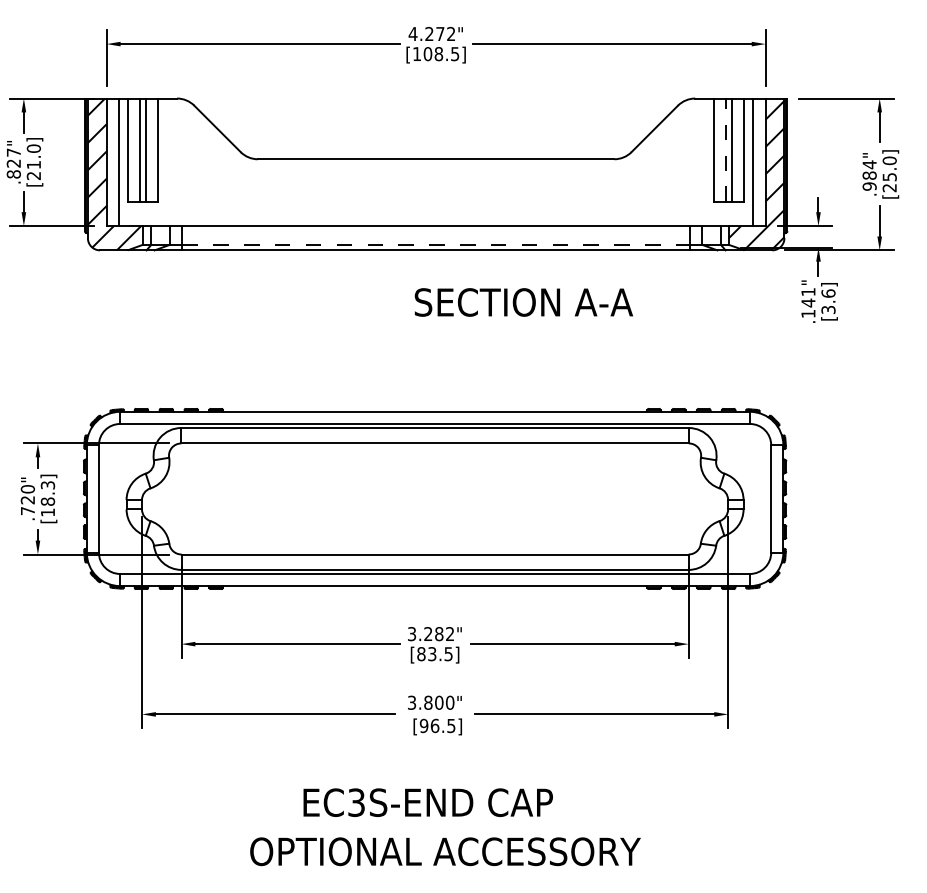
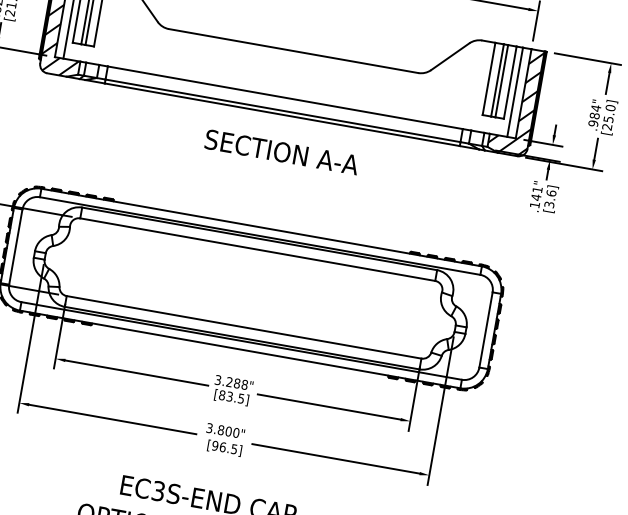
line: (726, 150) -> (497, 80), dashed -> solid
line: (436, 244) -> (283, 110), dashed -> solid
text: (523, 302) -> (281, 152), moved
text: (450, 634) -> (244, 385), 3.282" -> 3.288"

